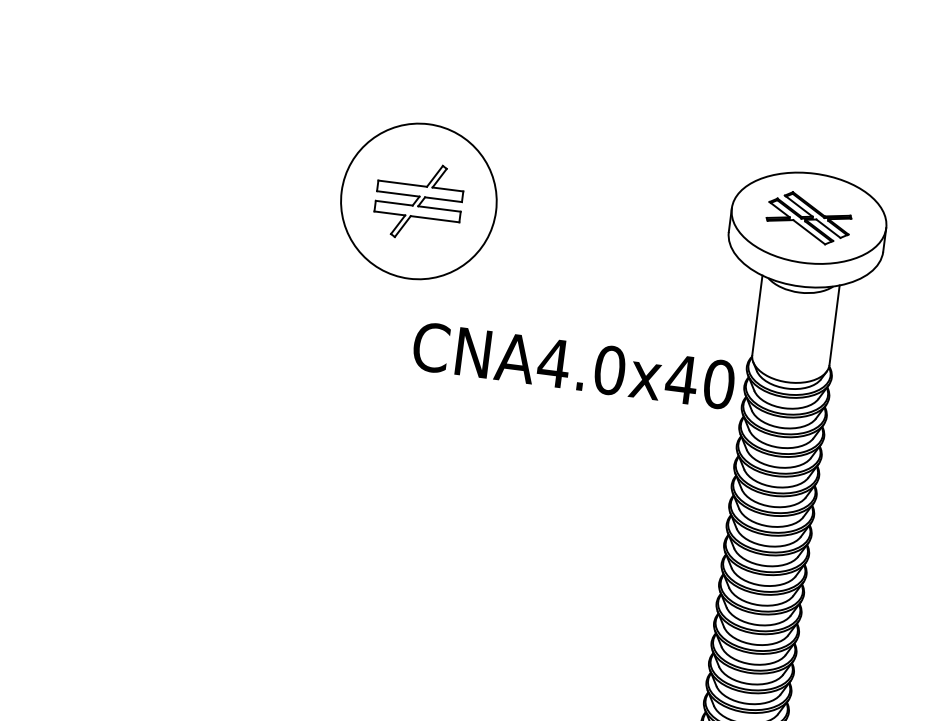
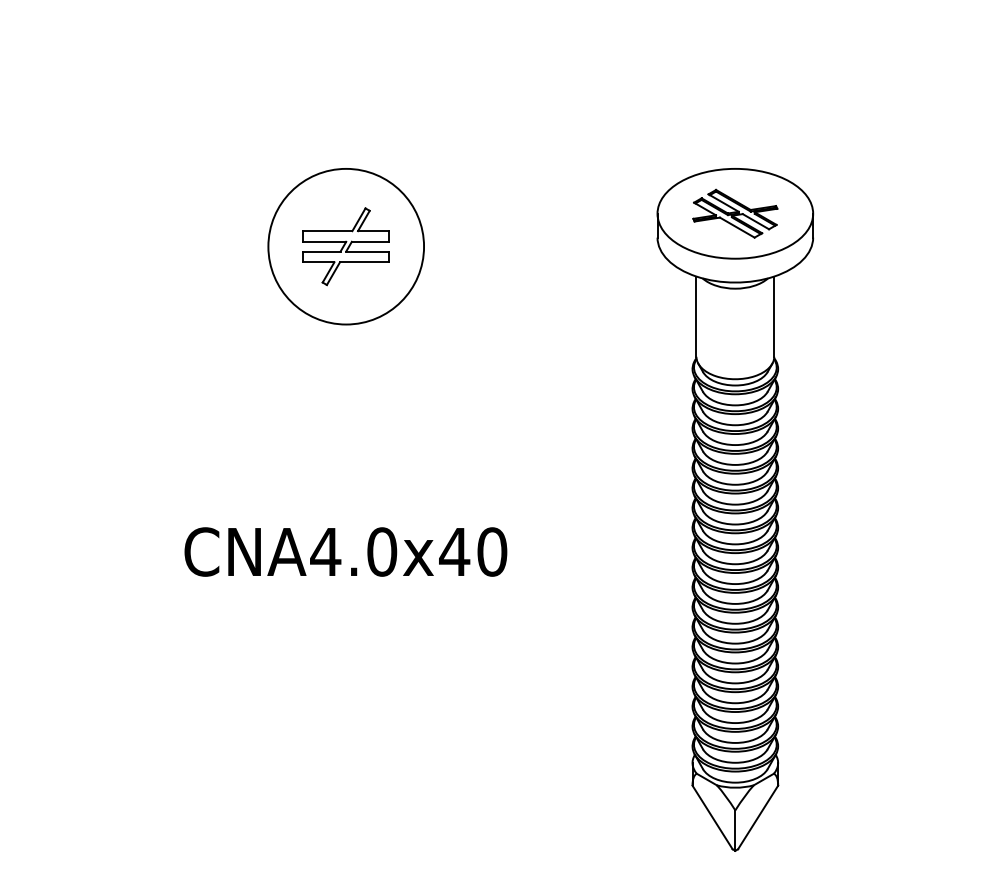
text: (573, 365) -> (345, 551), moved

